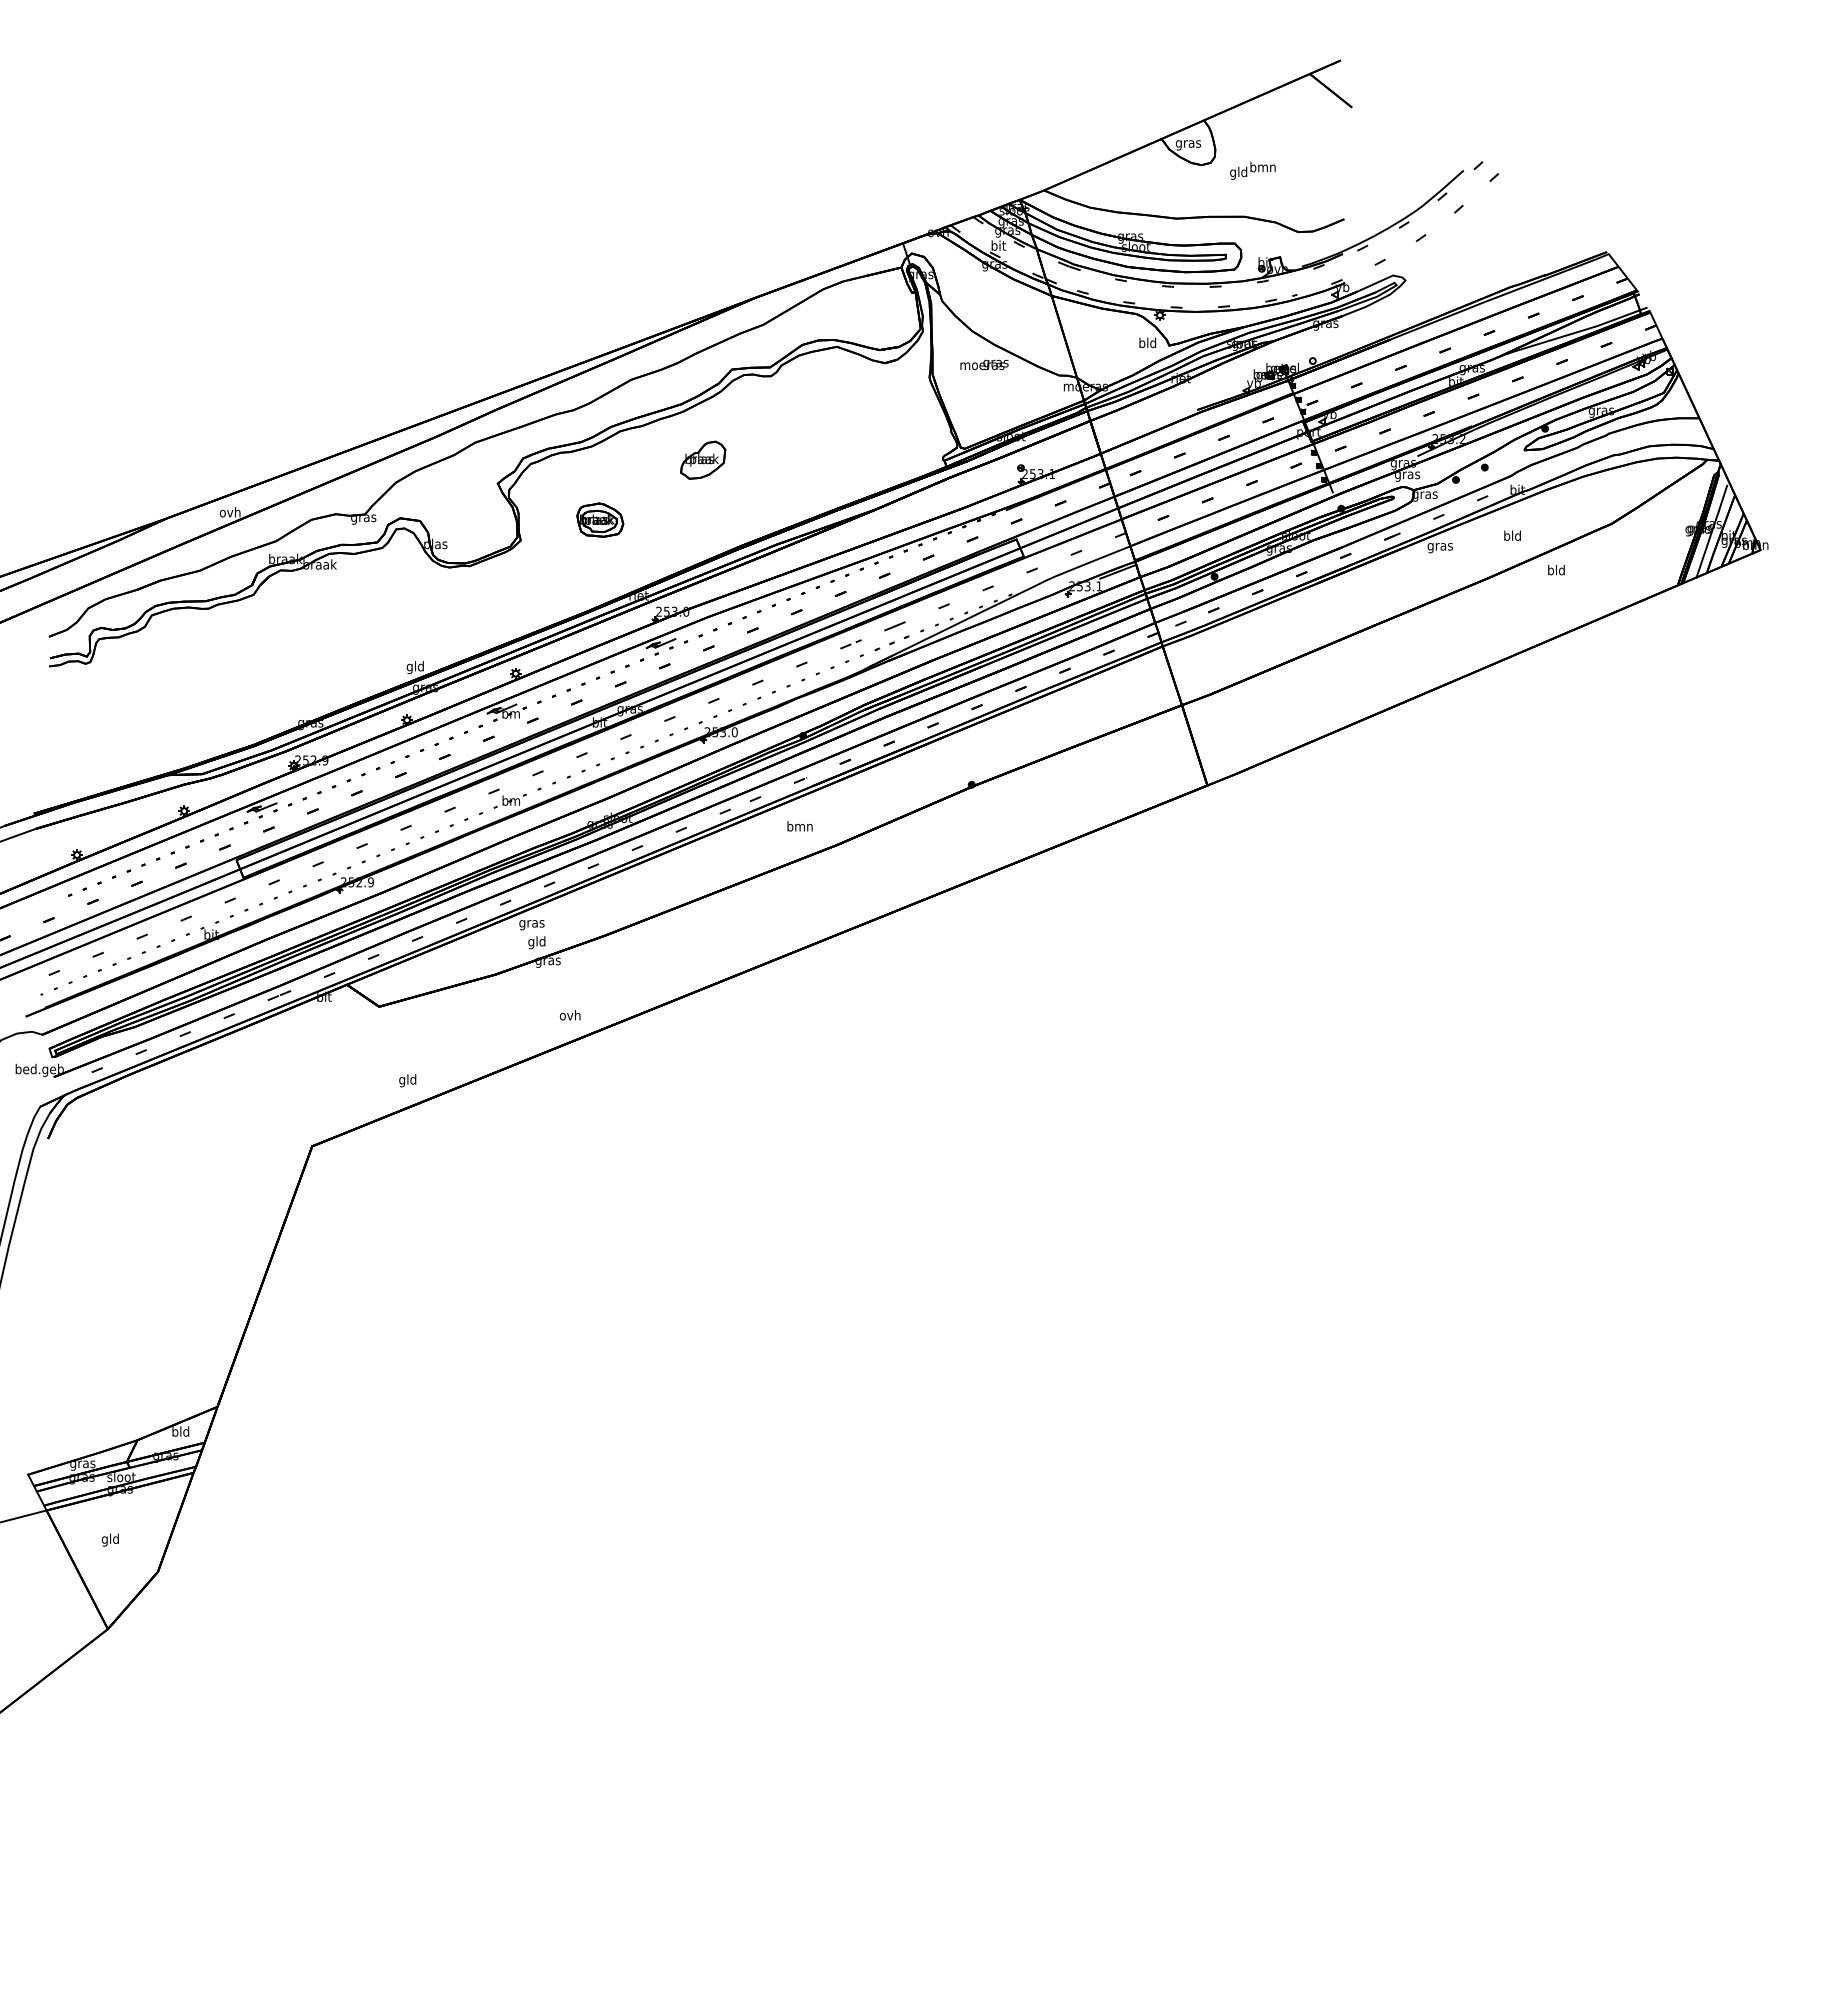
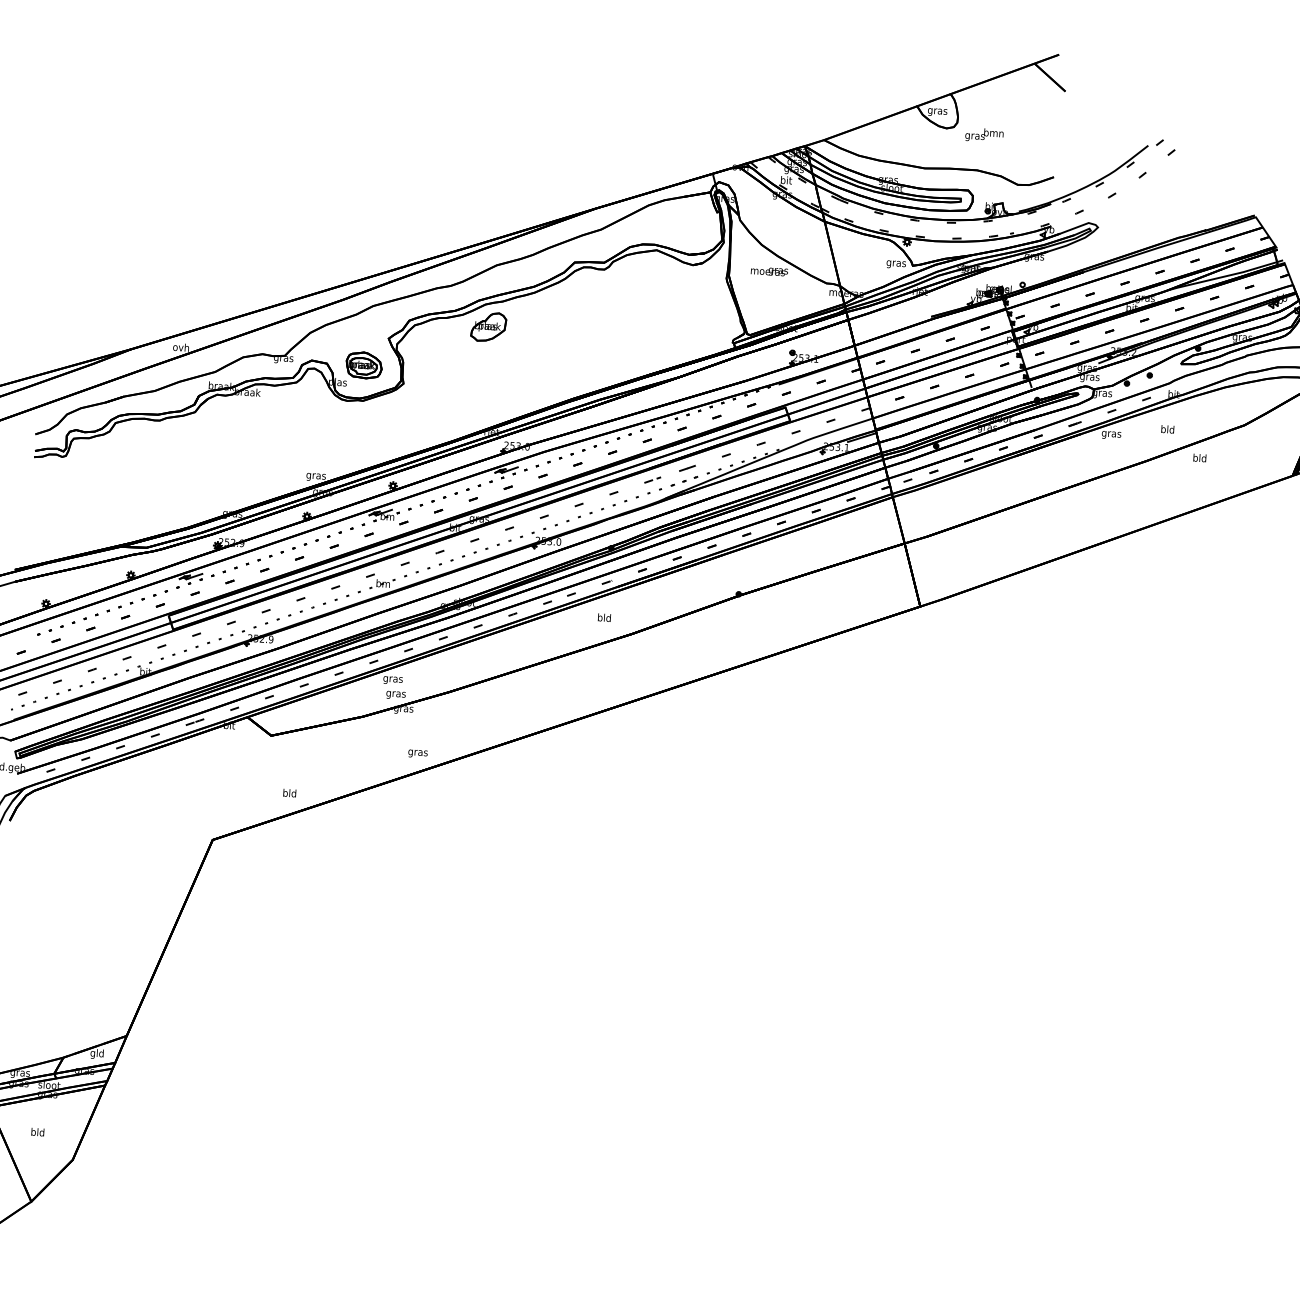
text: (1238, 172) -> (974, 135), gld -> gras
text: (1147, 343) -> (896, 263), bld -> gras
part: (703, 459) -> (489, 326), moved
part: (600, 519) -> (364, 364), moved
text: (415, 667) -> (316, 476), gld -> gras
text: (799, 826) -> (604, 617), bmn -> bld
text: (536, 942) -> (395, 694), gld -> gras
text: (569, 1016) -> (417, 752), ovh -> gras
text: (402, 1080) -> (285, 793), gld -> bld
text: (175, 1432) -> (93, 1053), bld -> gld
text: (104, 1539) -> (33, 1132), gld -> bld

